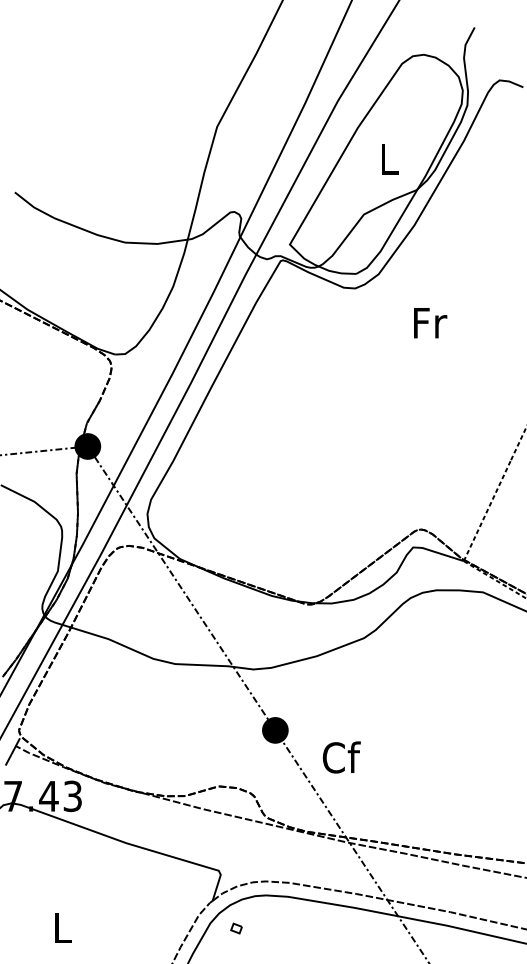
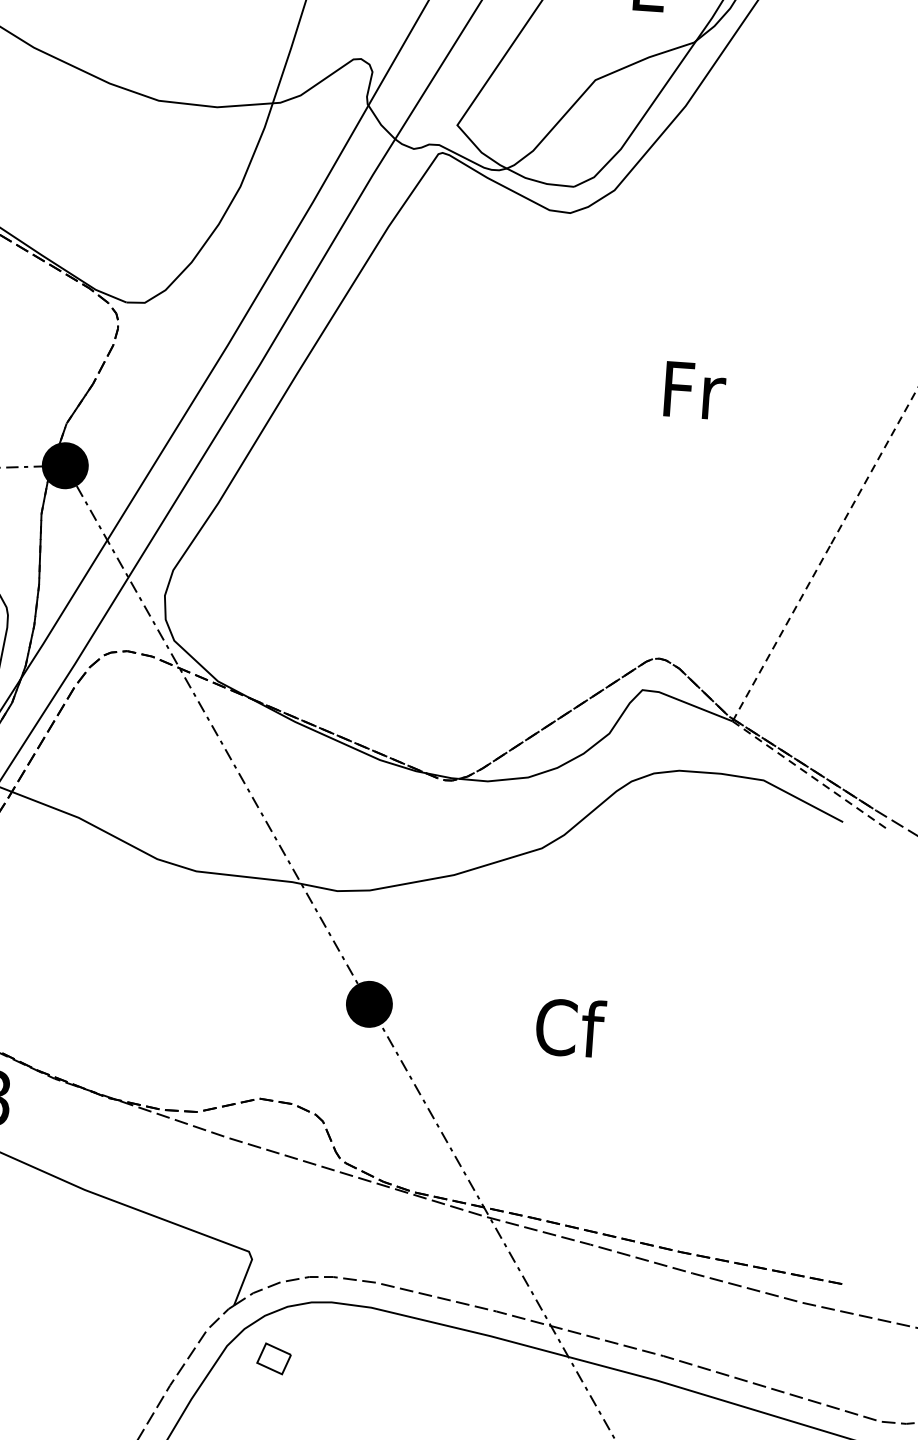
text: (430, 323) -> (694, 391), moved
text: (341, 757) -> (570, 1027), moved
part: (236, 928) -> (273, 1358), size x1.67

